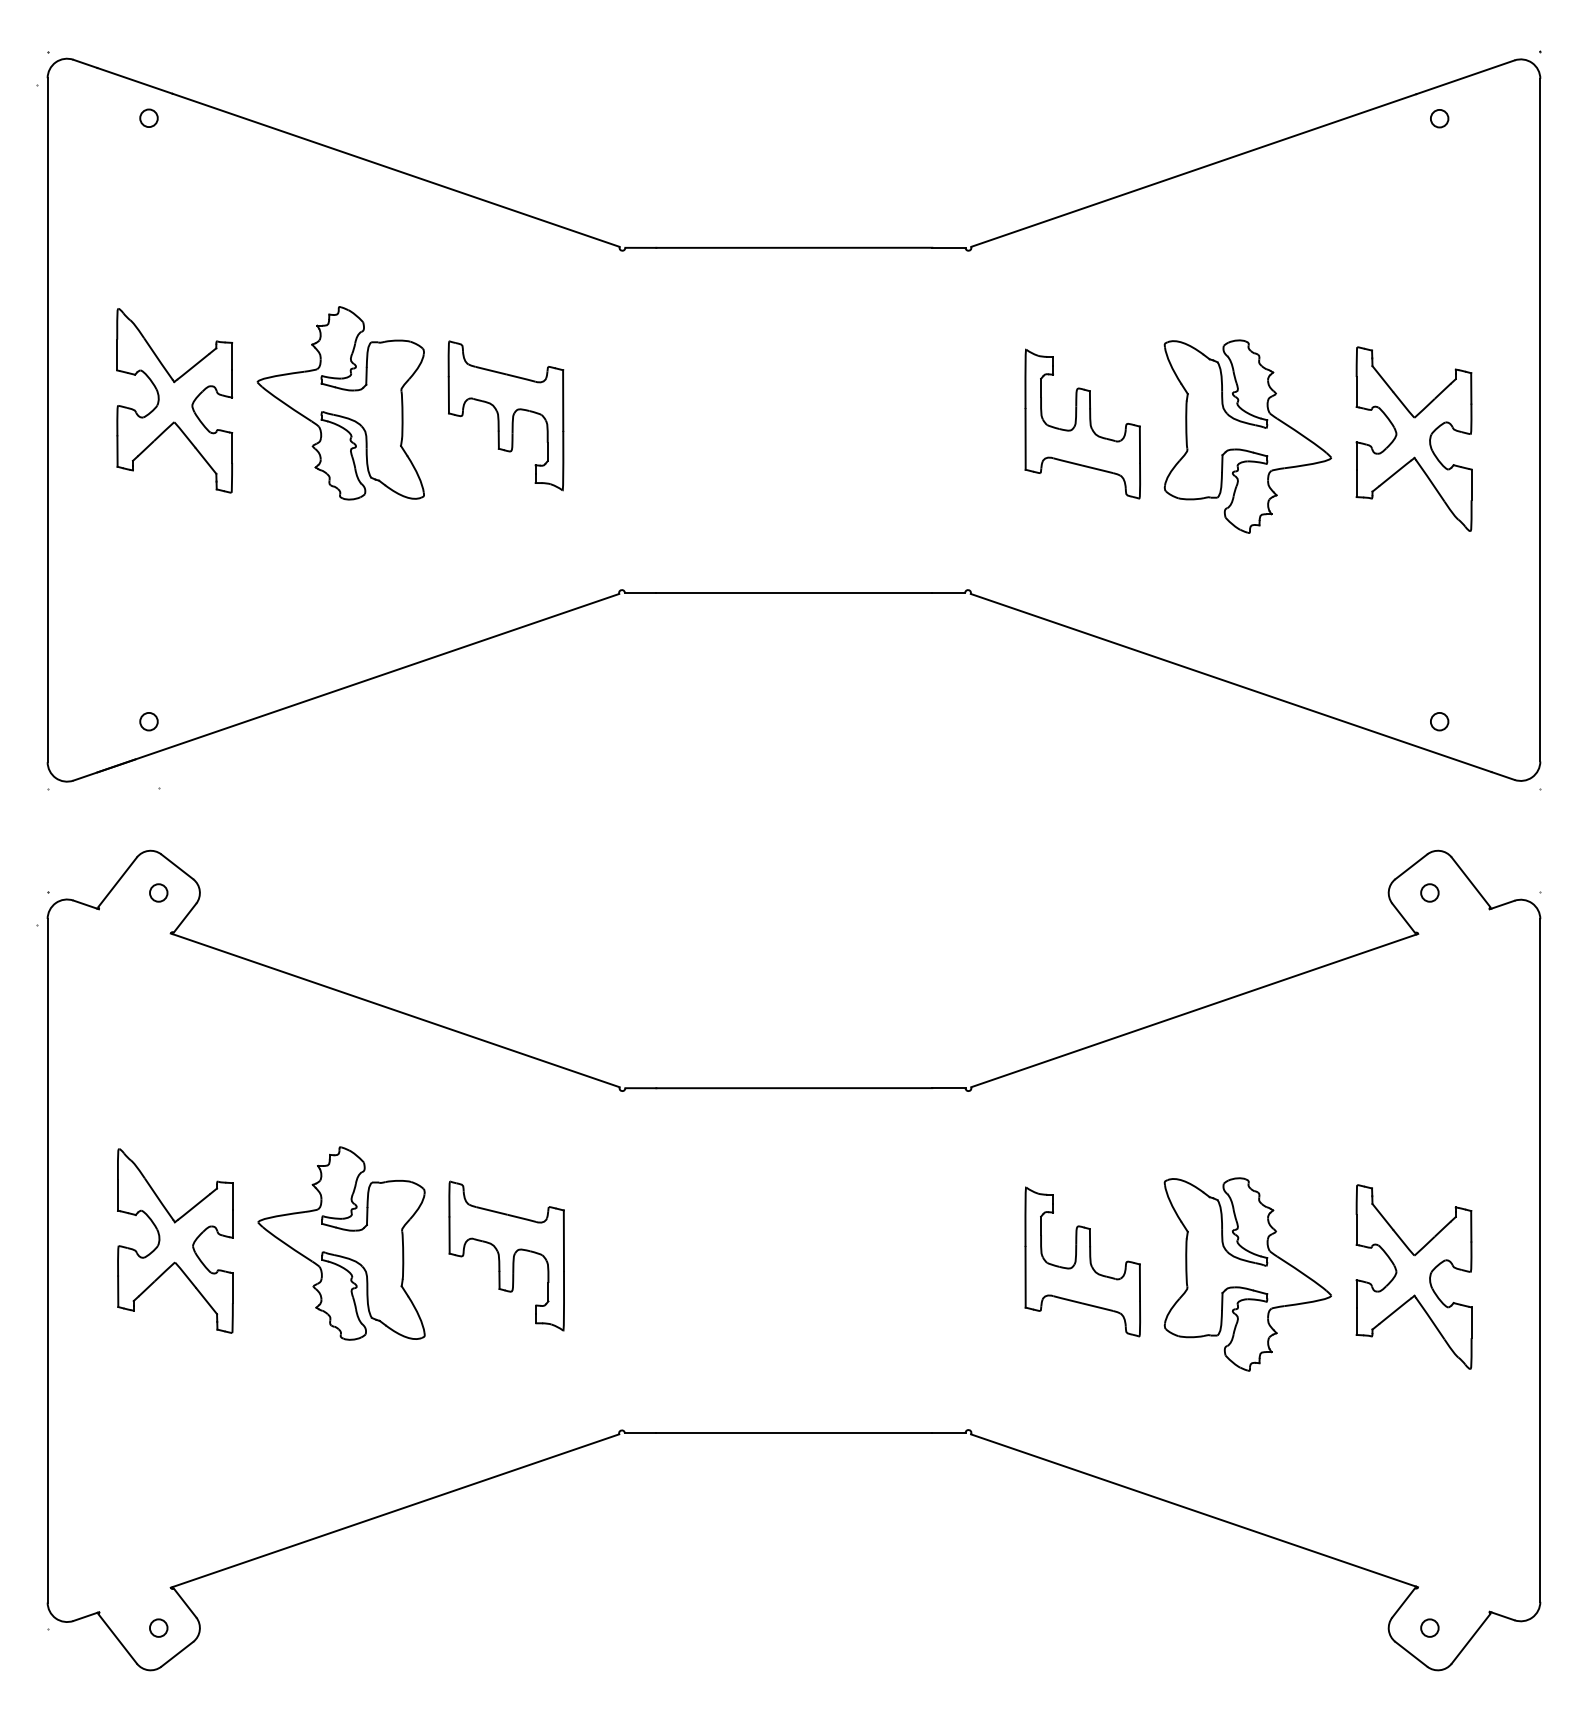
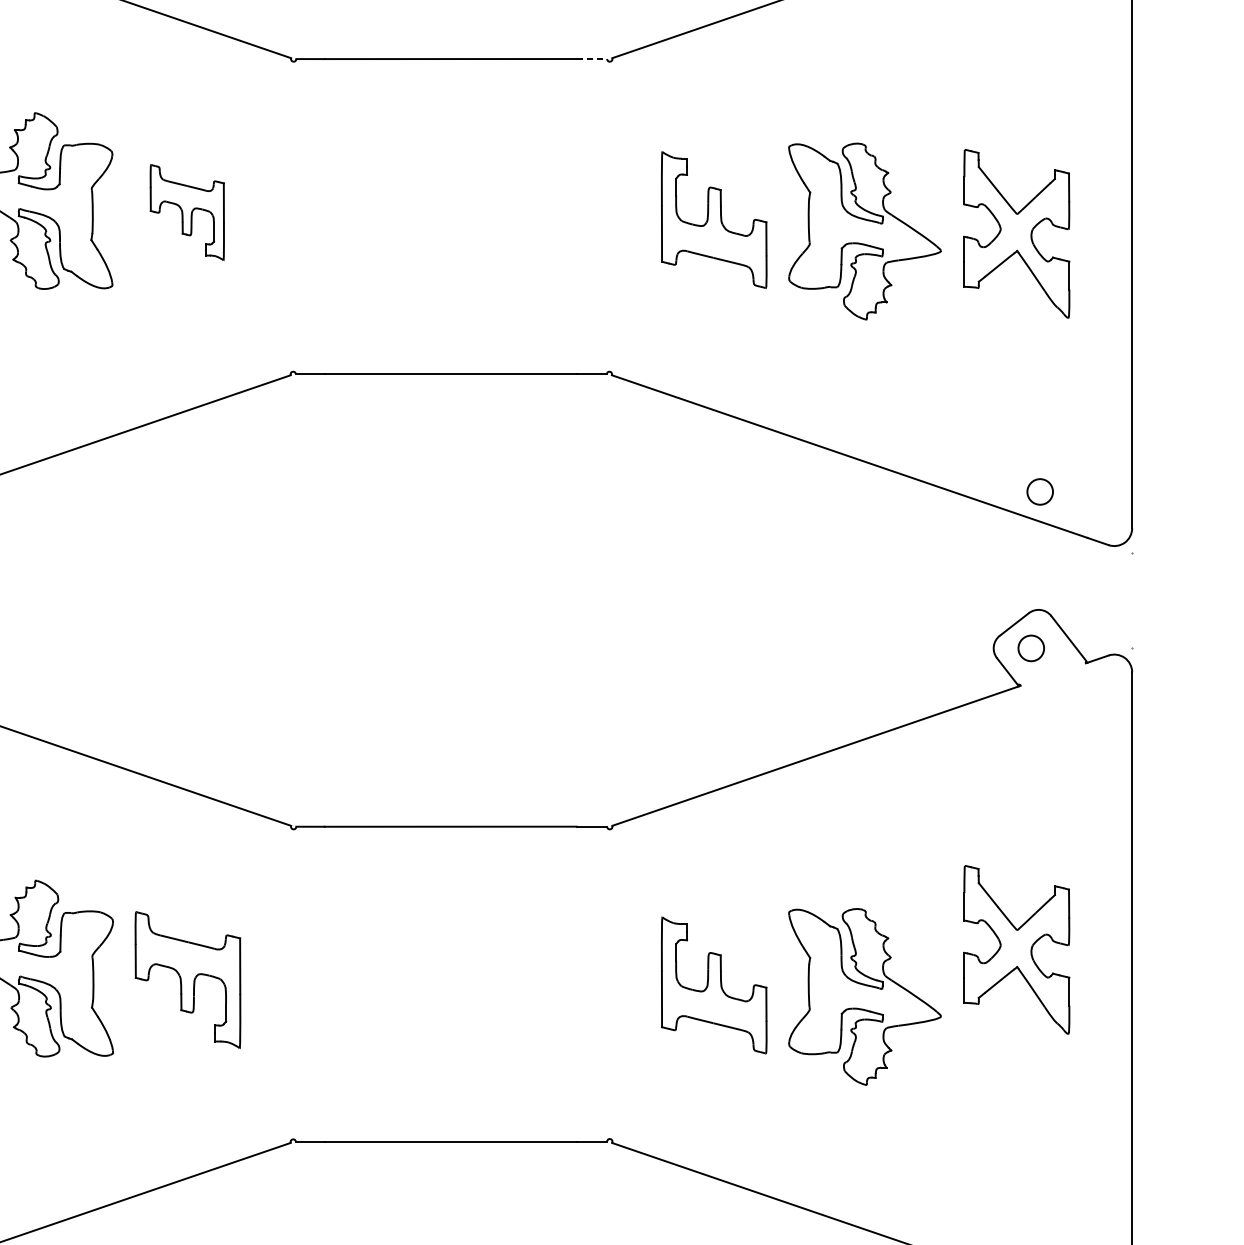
line: (948, 247) -> (591, 58), solid -> dashed
part: (505, 415) -> (186, 212), size x0.7
circle: (1439, 721) -> (1040, 491), size x1.6
circle: (1429, 892) -> (1030, 647), size x1.6
part: (1413, 1276) -> (1016, 949), moved

